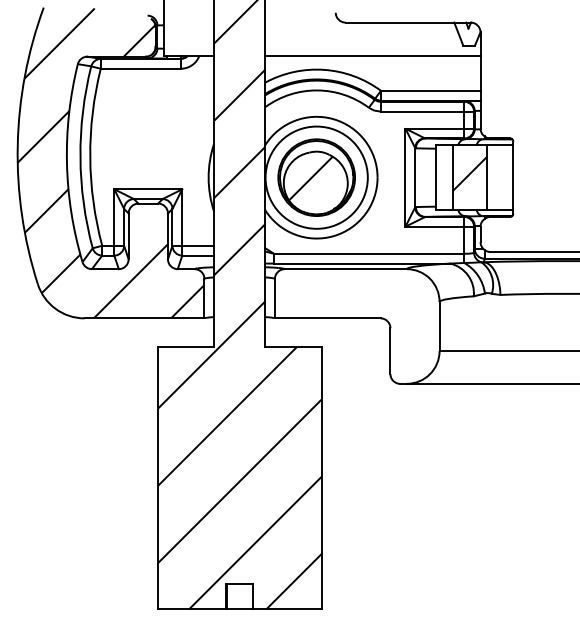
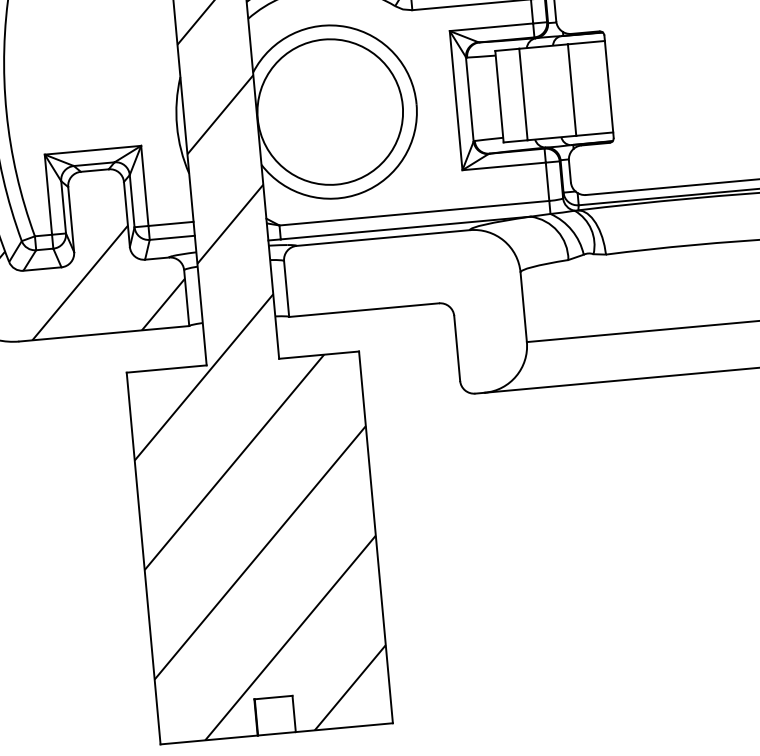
hatch: (469, 173) -> (546, 86), removed
part: (316, 177) -> (329, 111), removed

